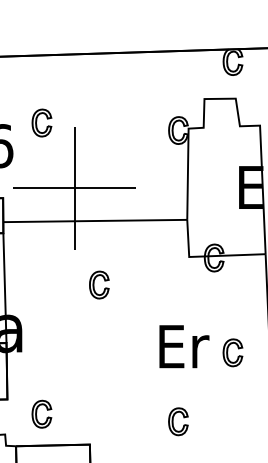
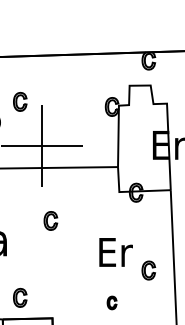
part: (98, 284) -> (50, 220), moved
part: (232, 352) -> (148, 270), moved
part: (177, 421) -> (111, 302), size x0.7

